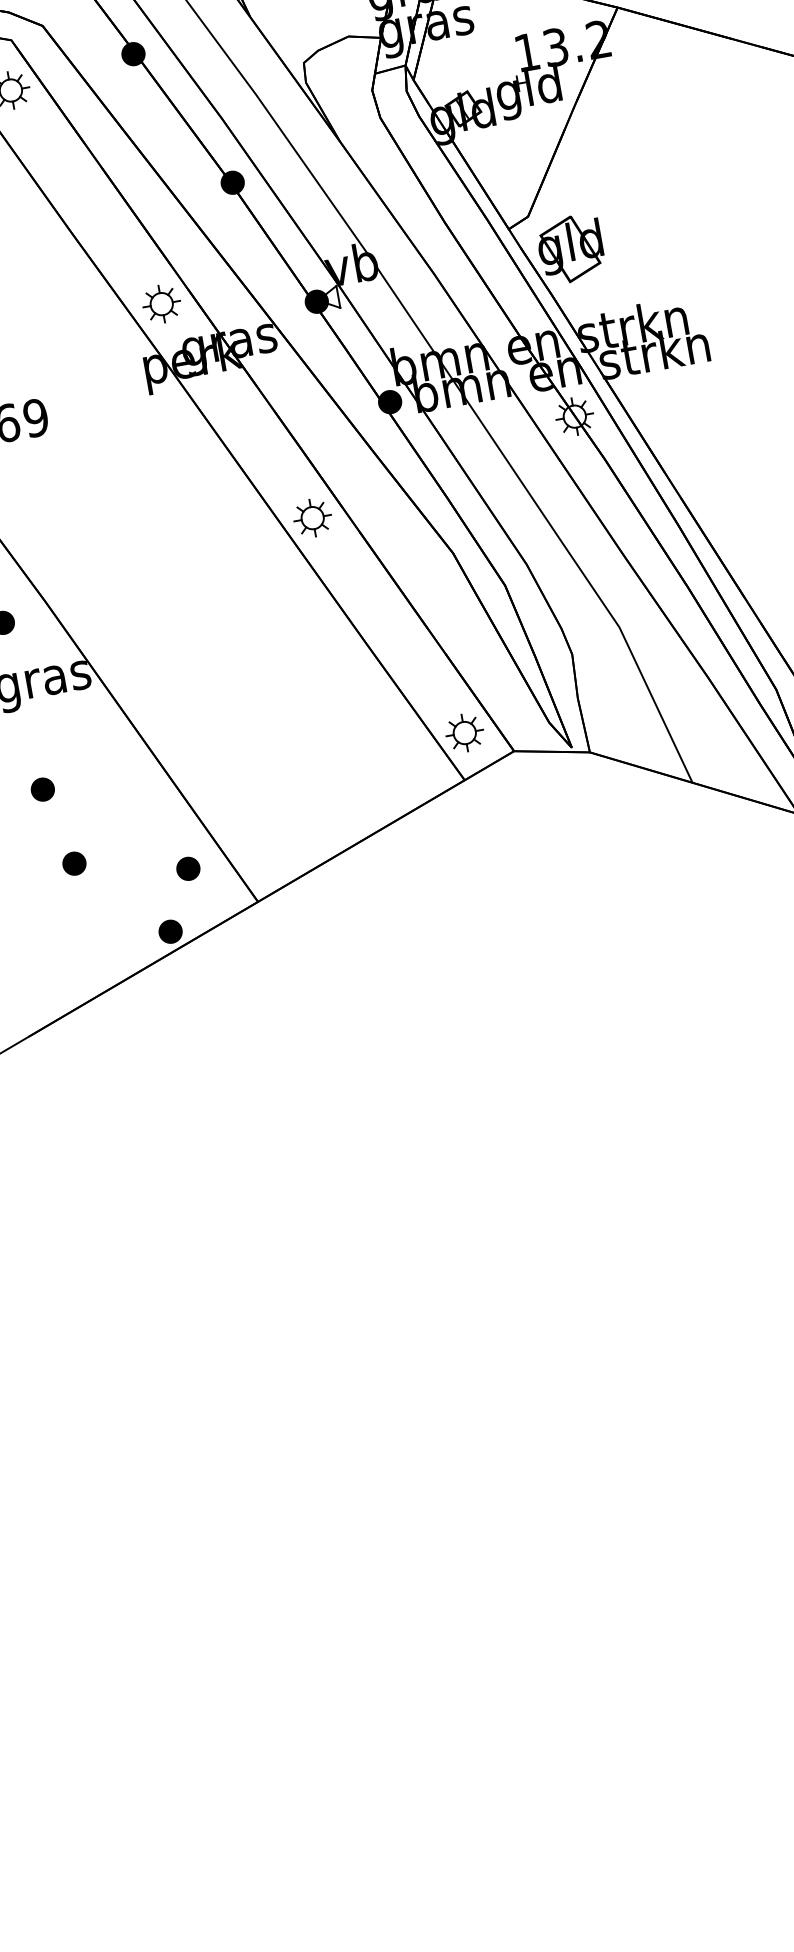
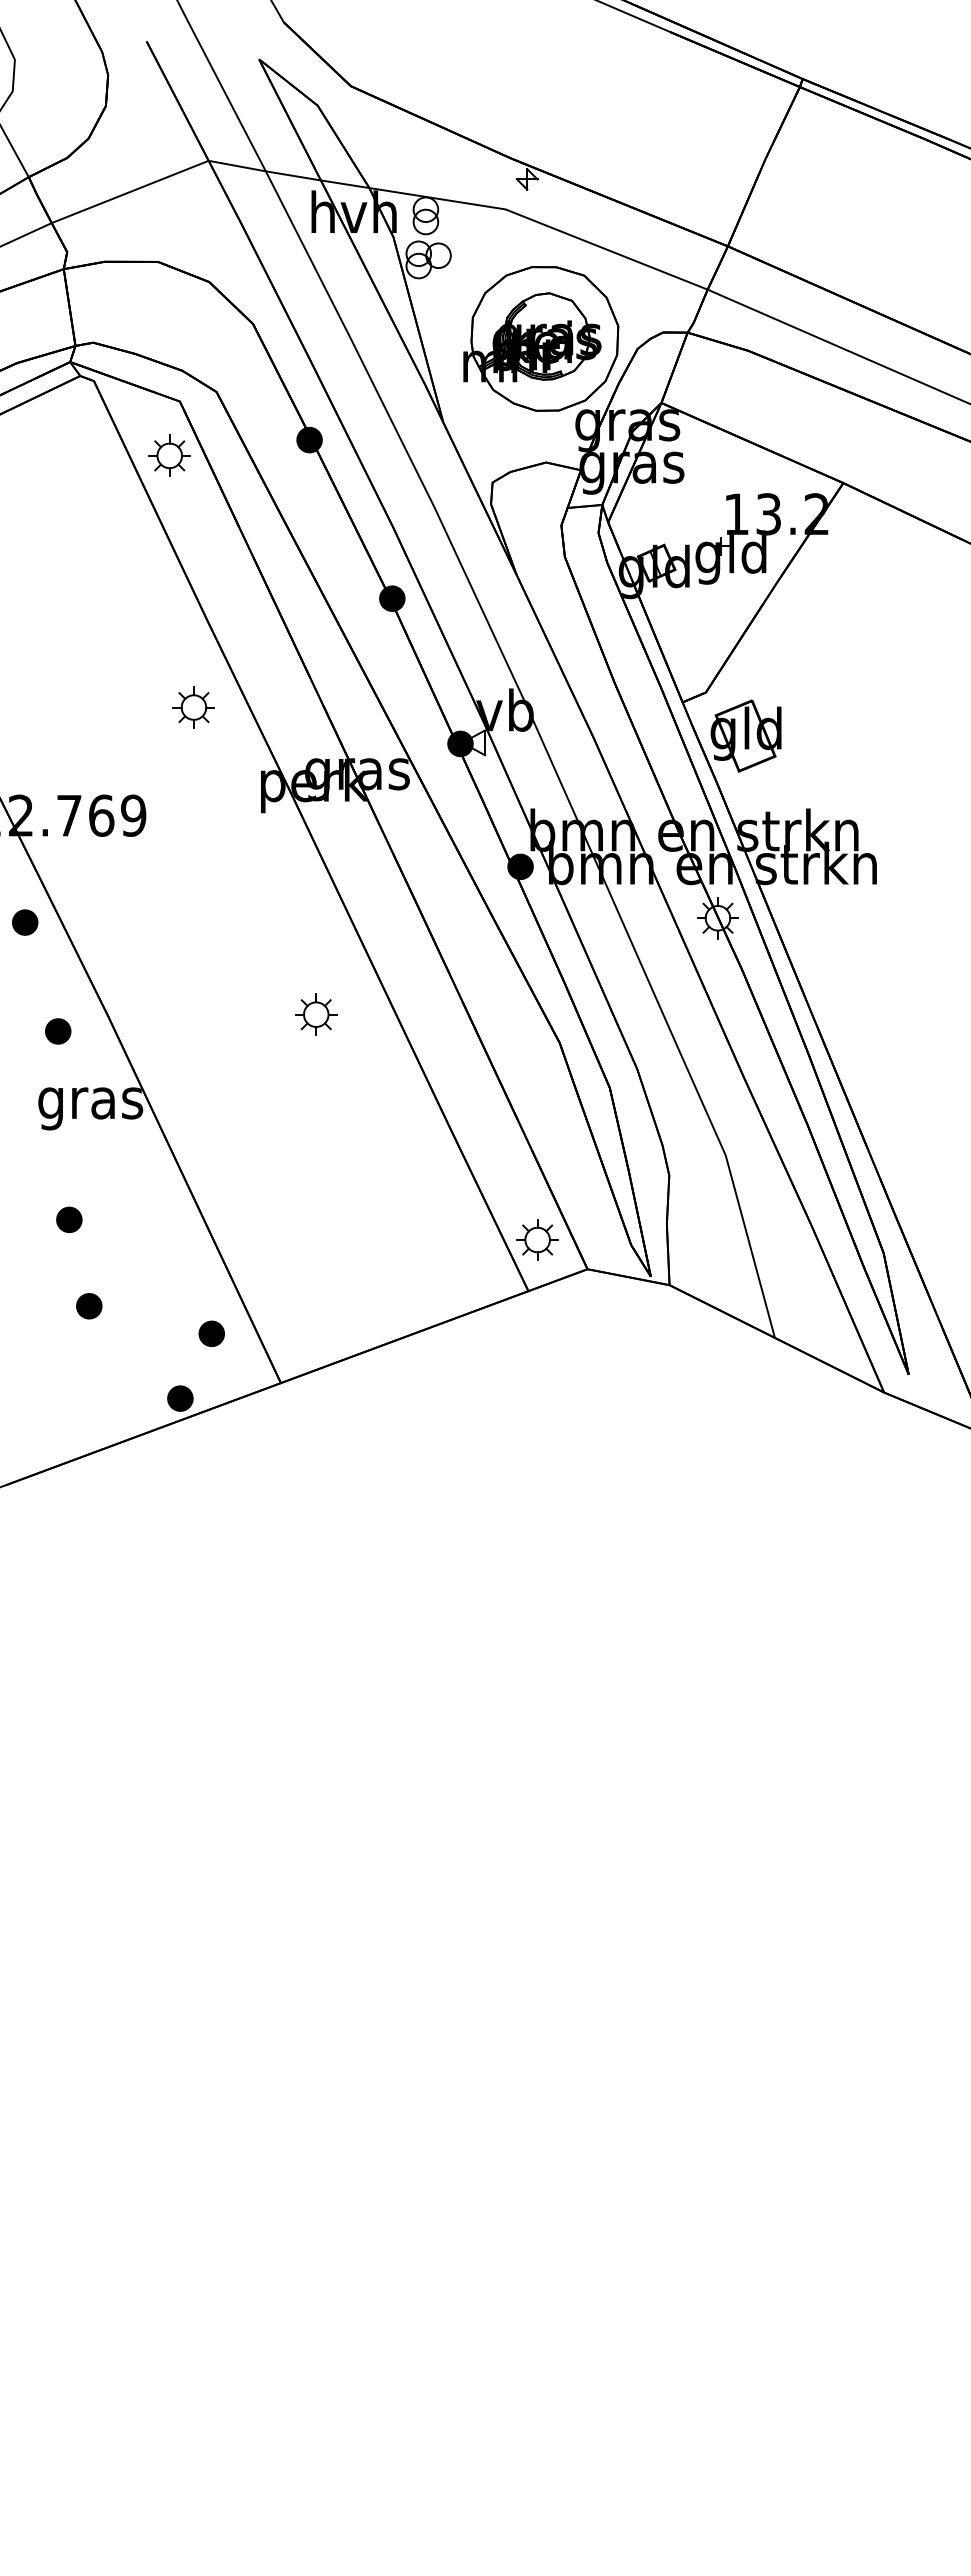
part: (161, 304) -> (193, 707), moved
part: (312, 517) -> (316, 1014), moved

